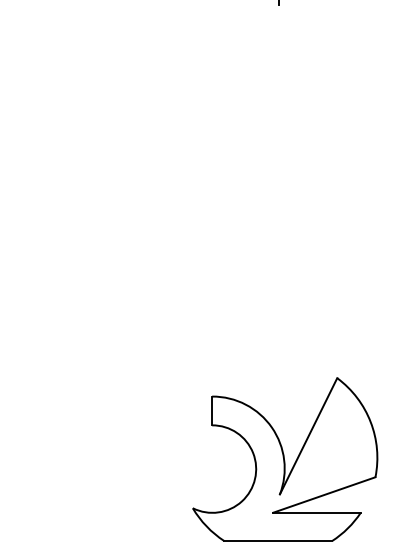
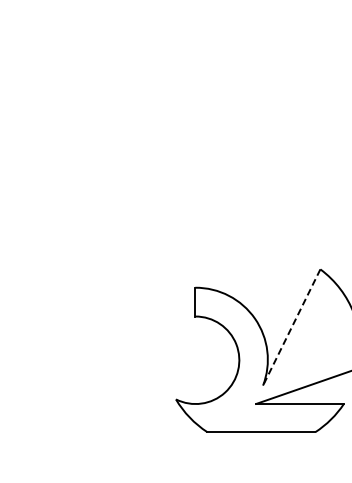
line: (308, 436) -> (291, 327), solid -> dashed

